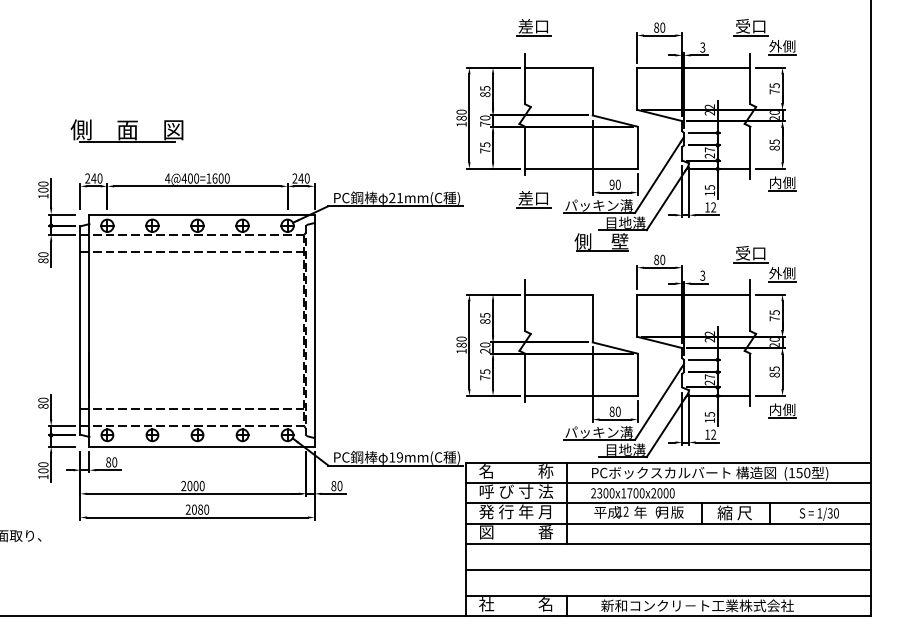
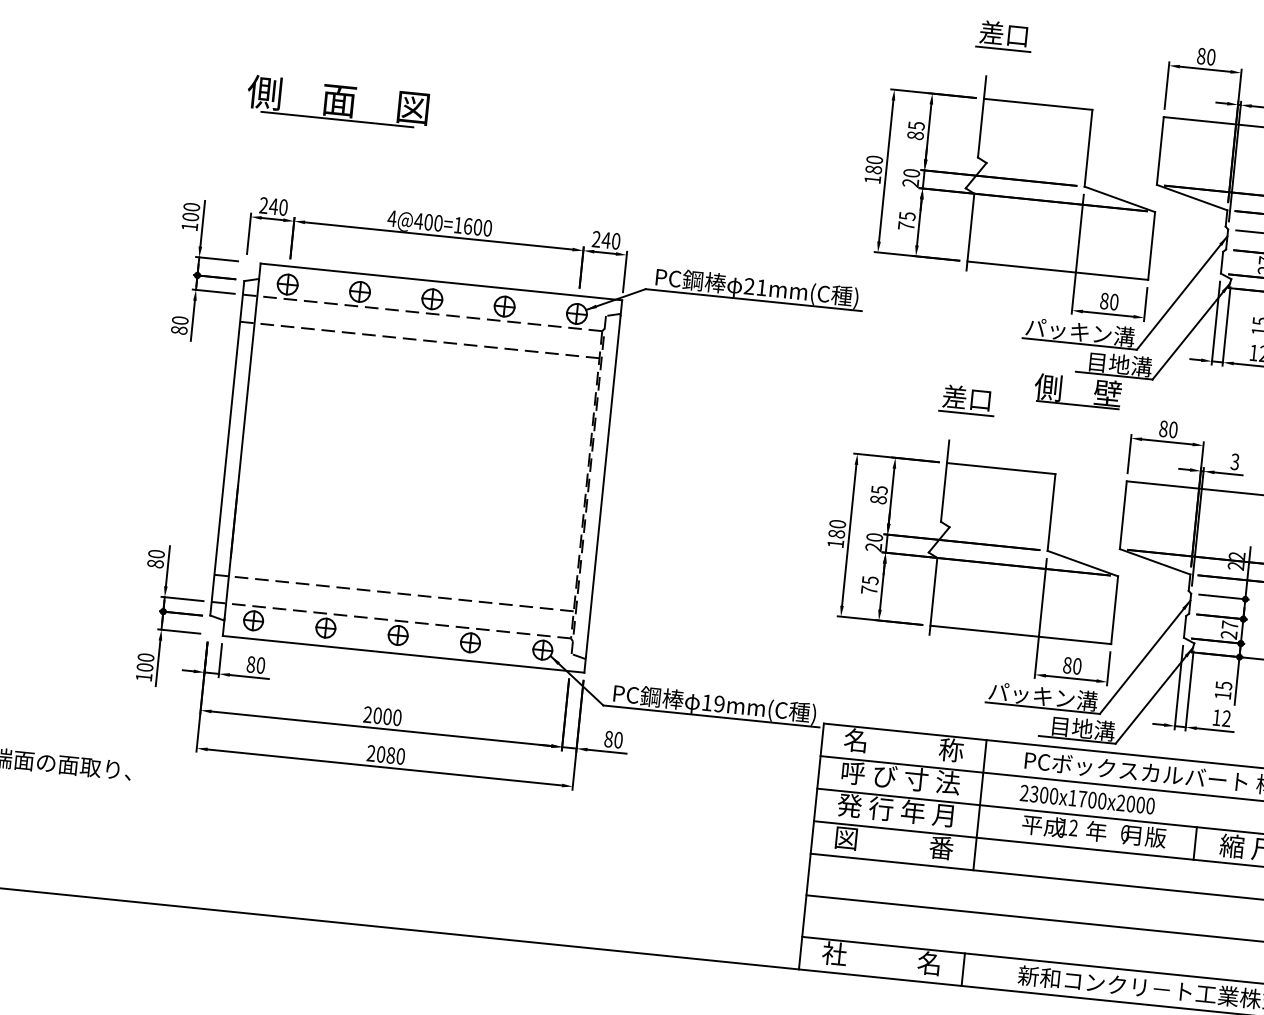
text: (485, 123) -> (911, 182), 70 -> 20
part: (126, 130) -> (337, 101), moved
text: (611, 184) -> (1103, 300), 90 -> 80
part: (533, 199) -> (966, 400), moved

